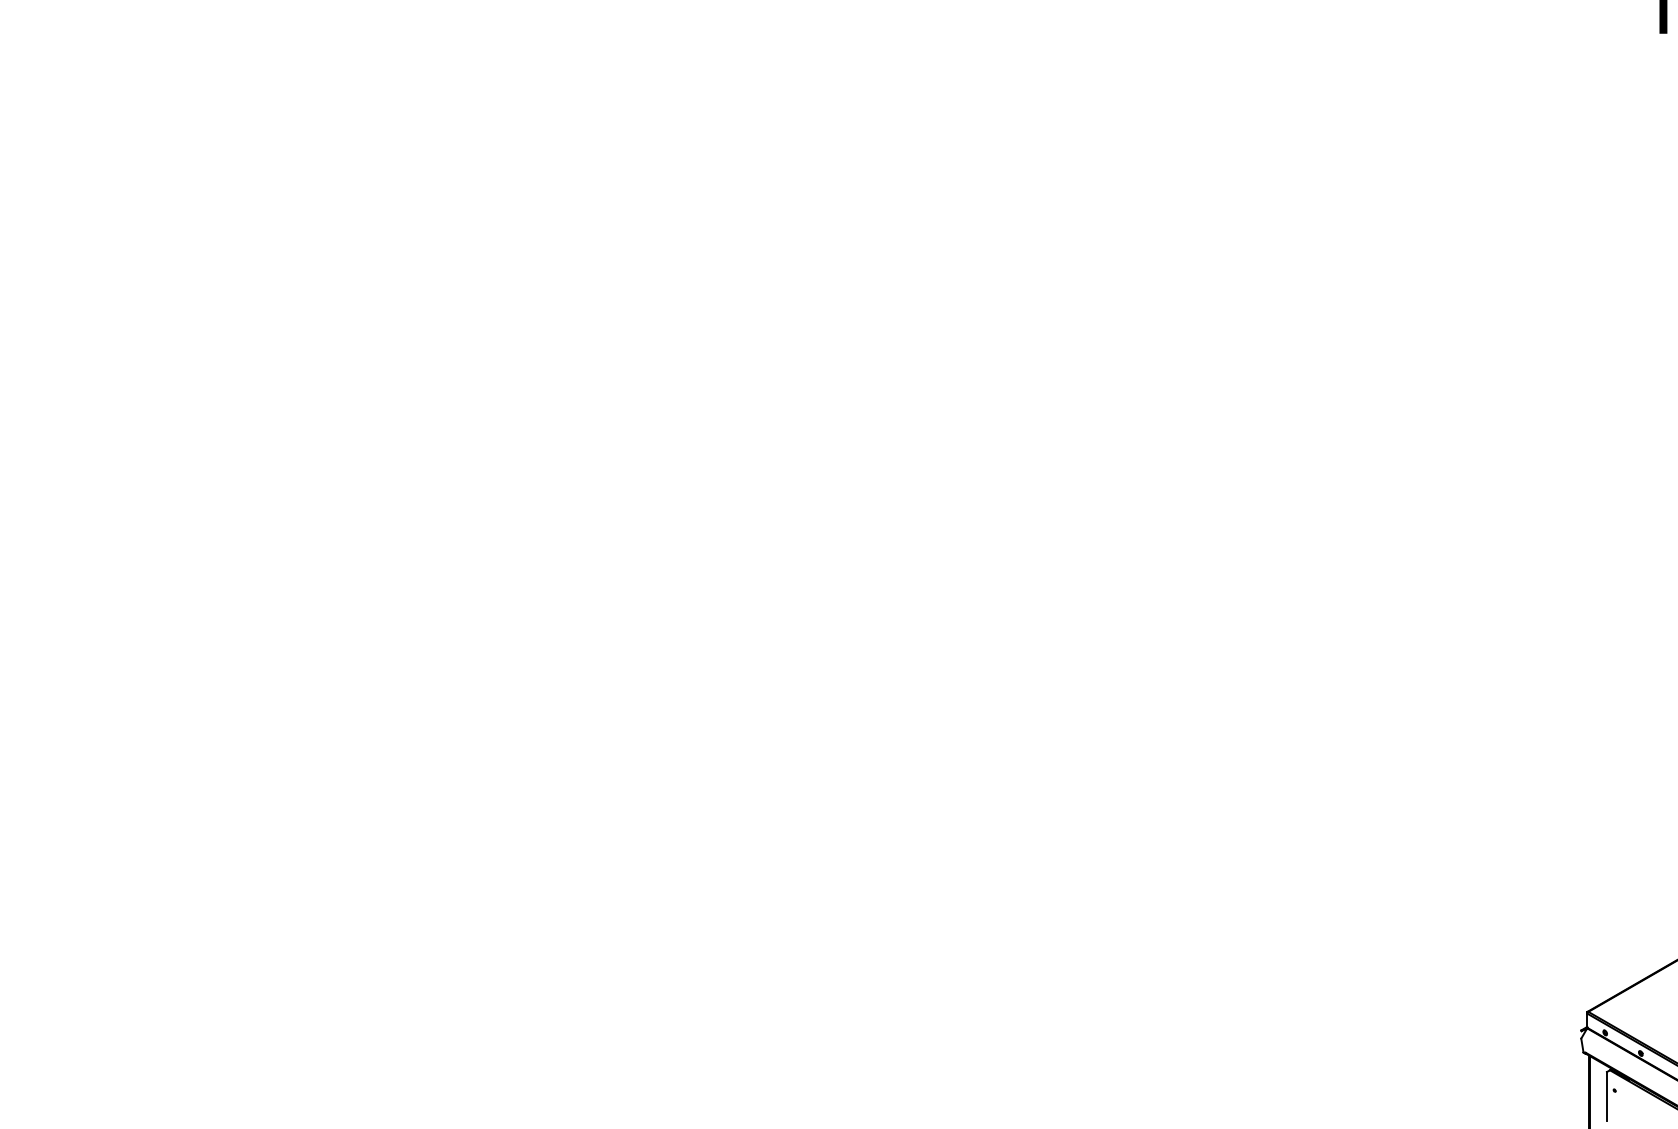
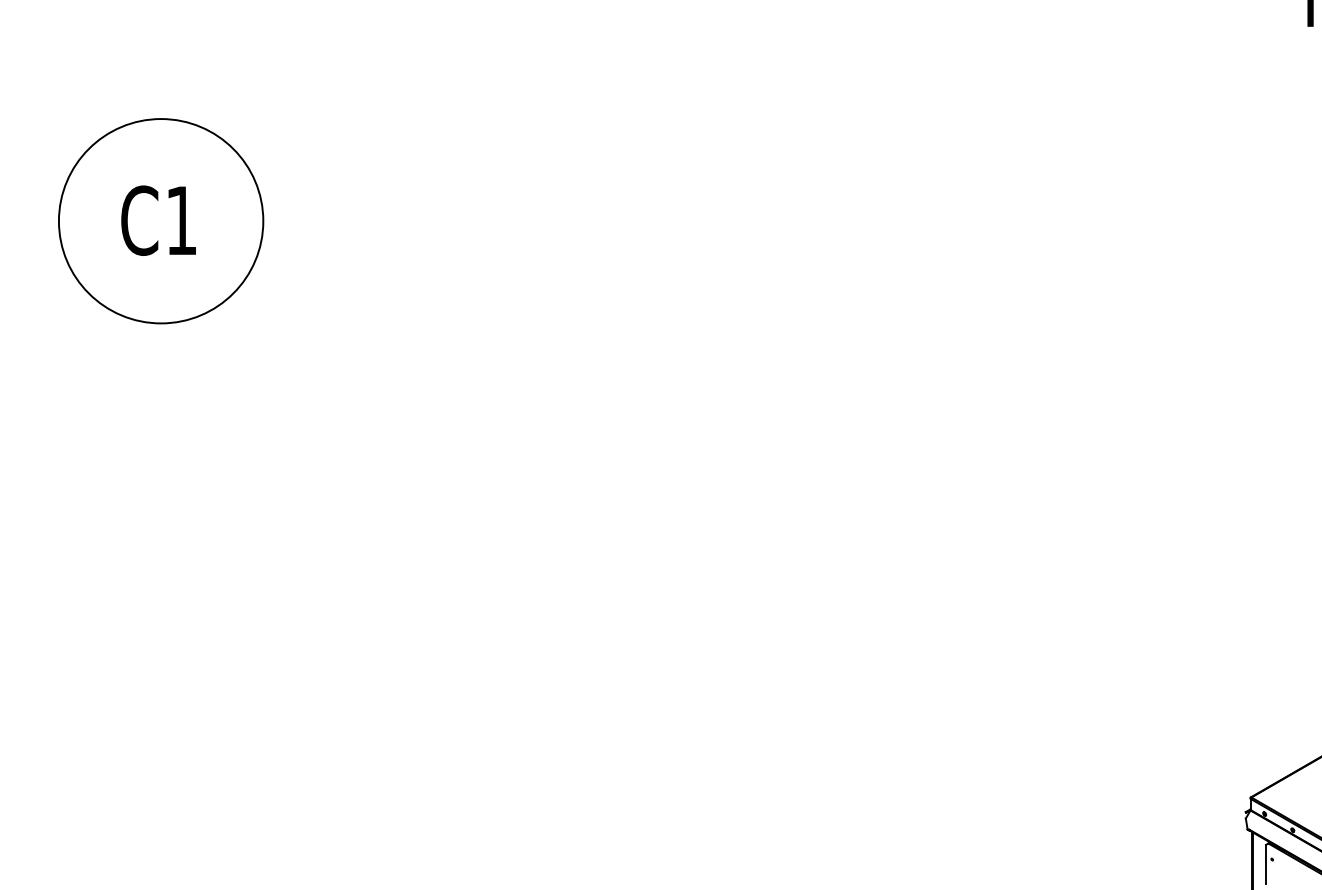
part: (204, 280) -> (161, 221), added

